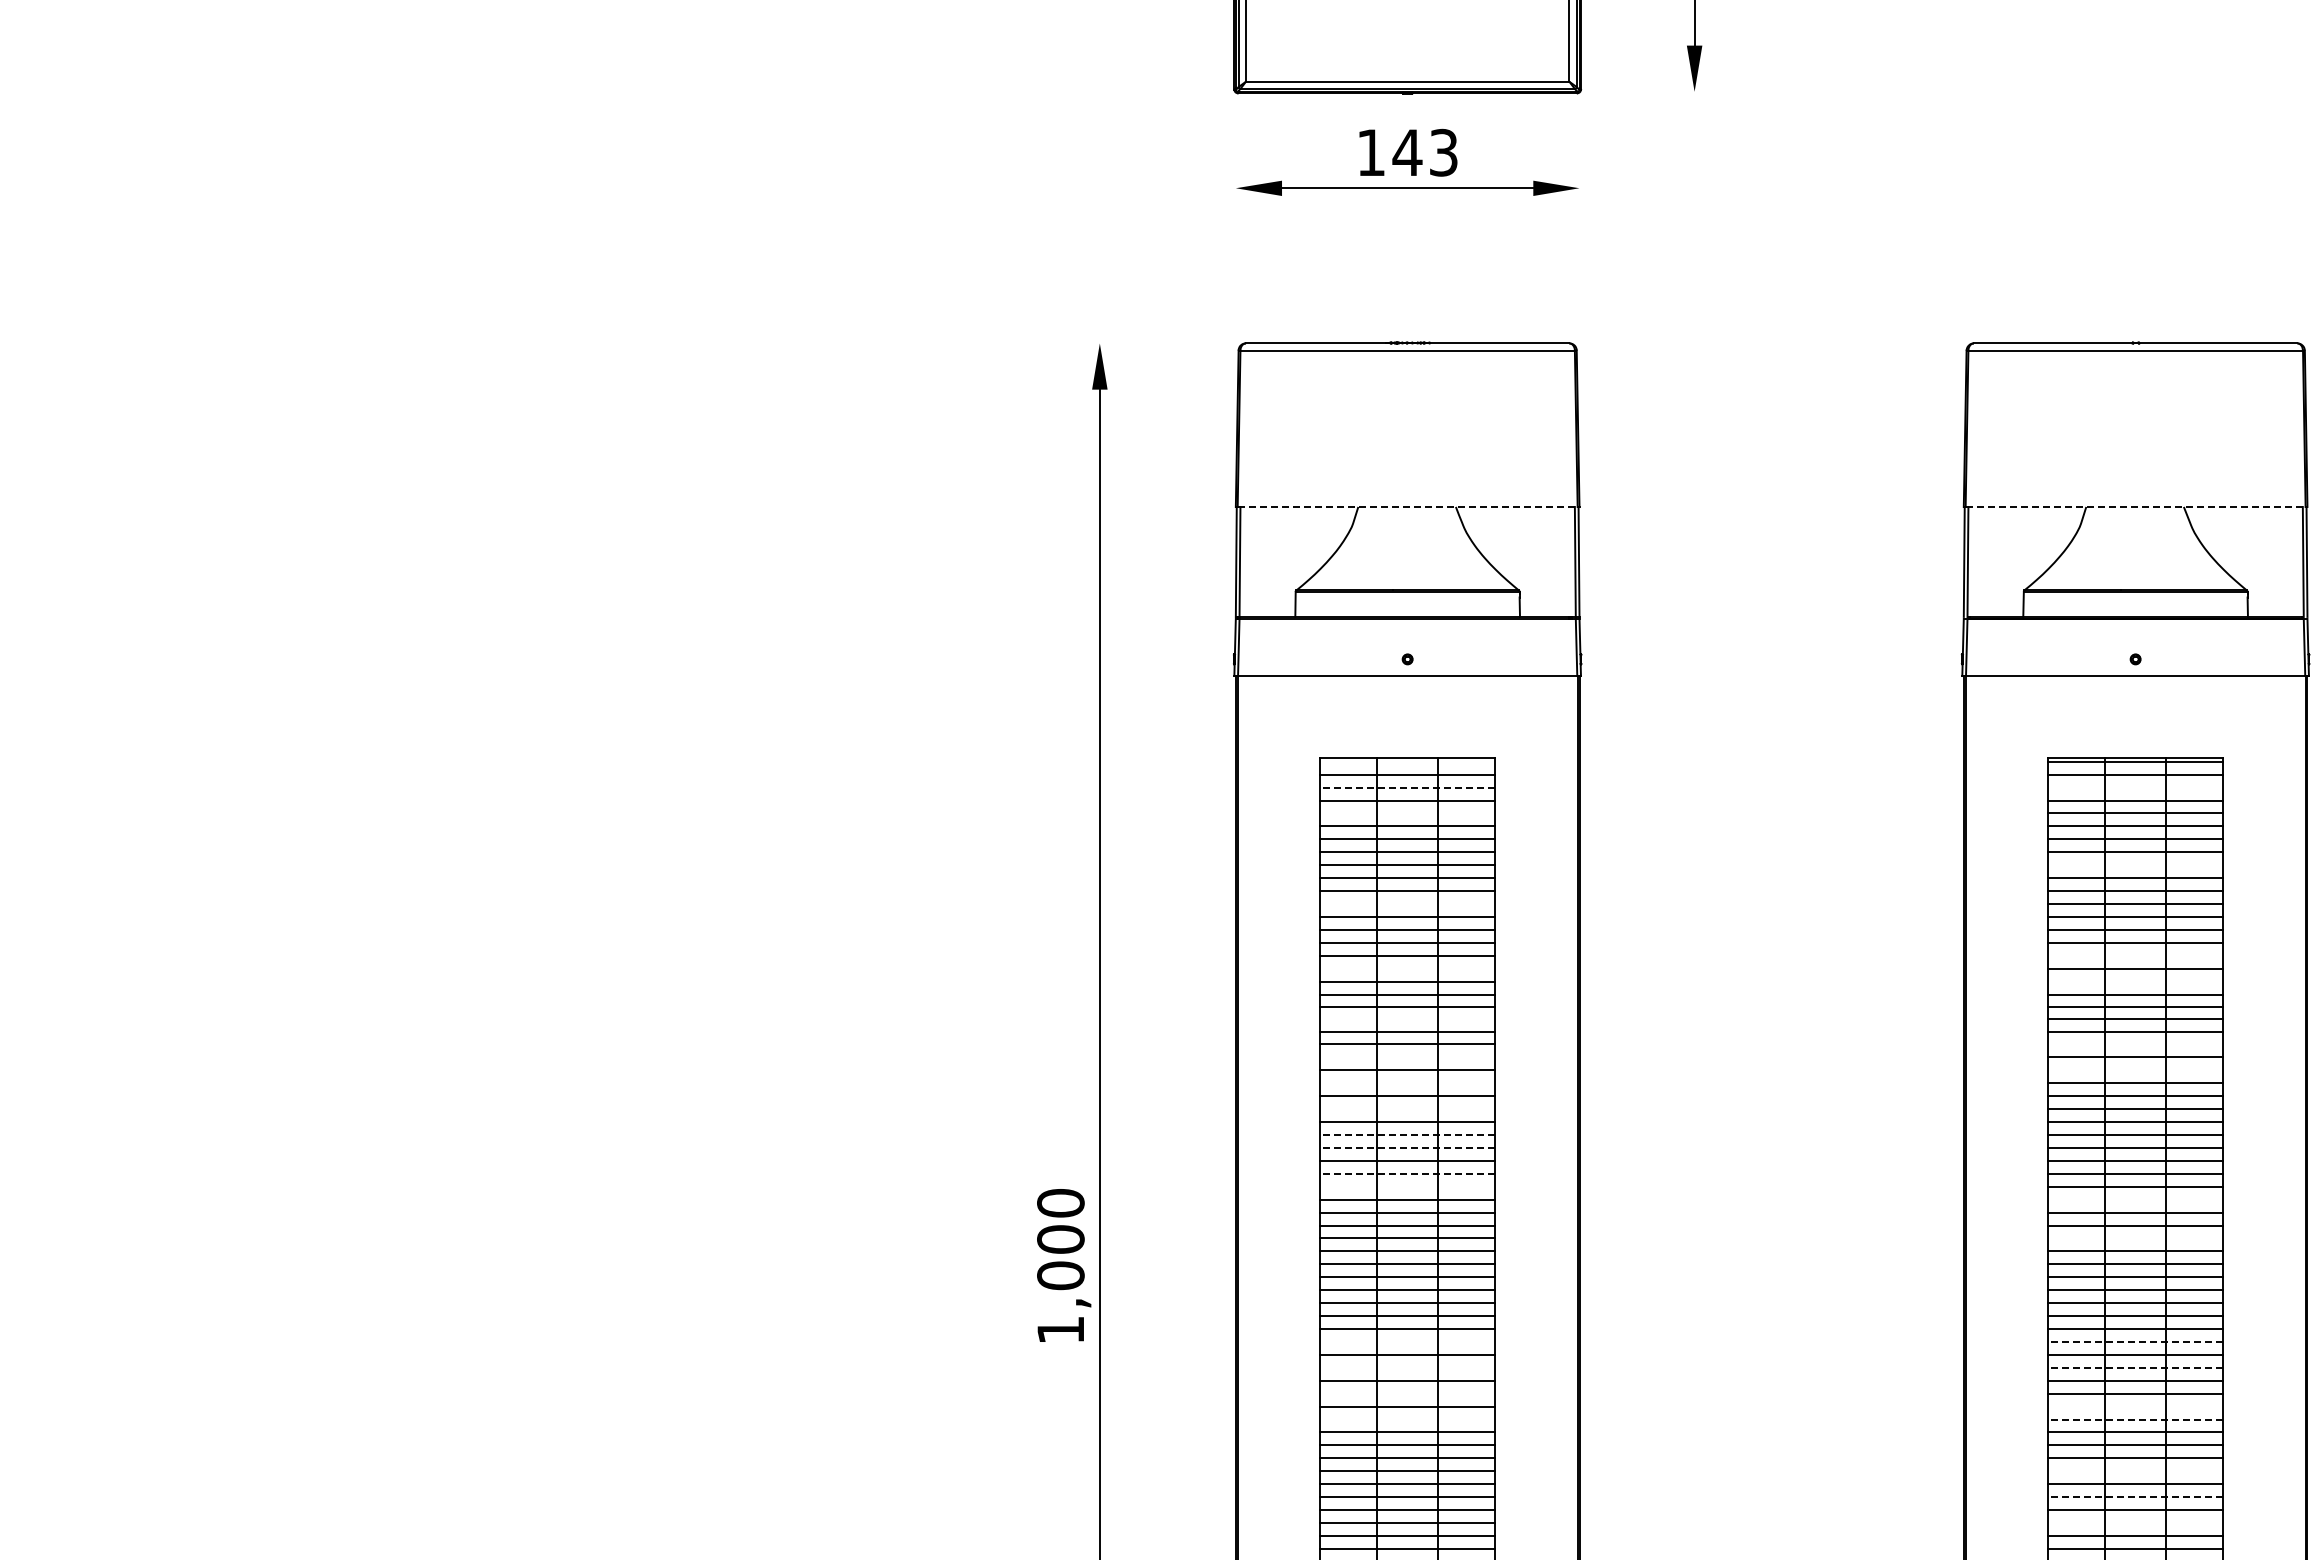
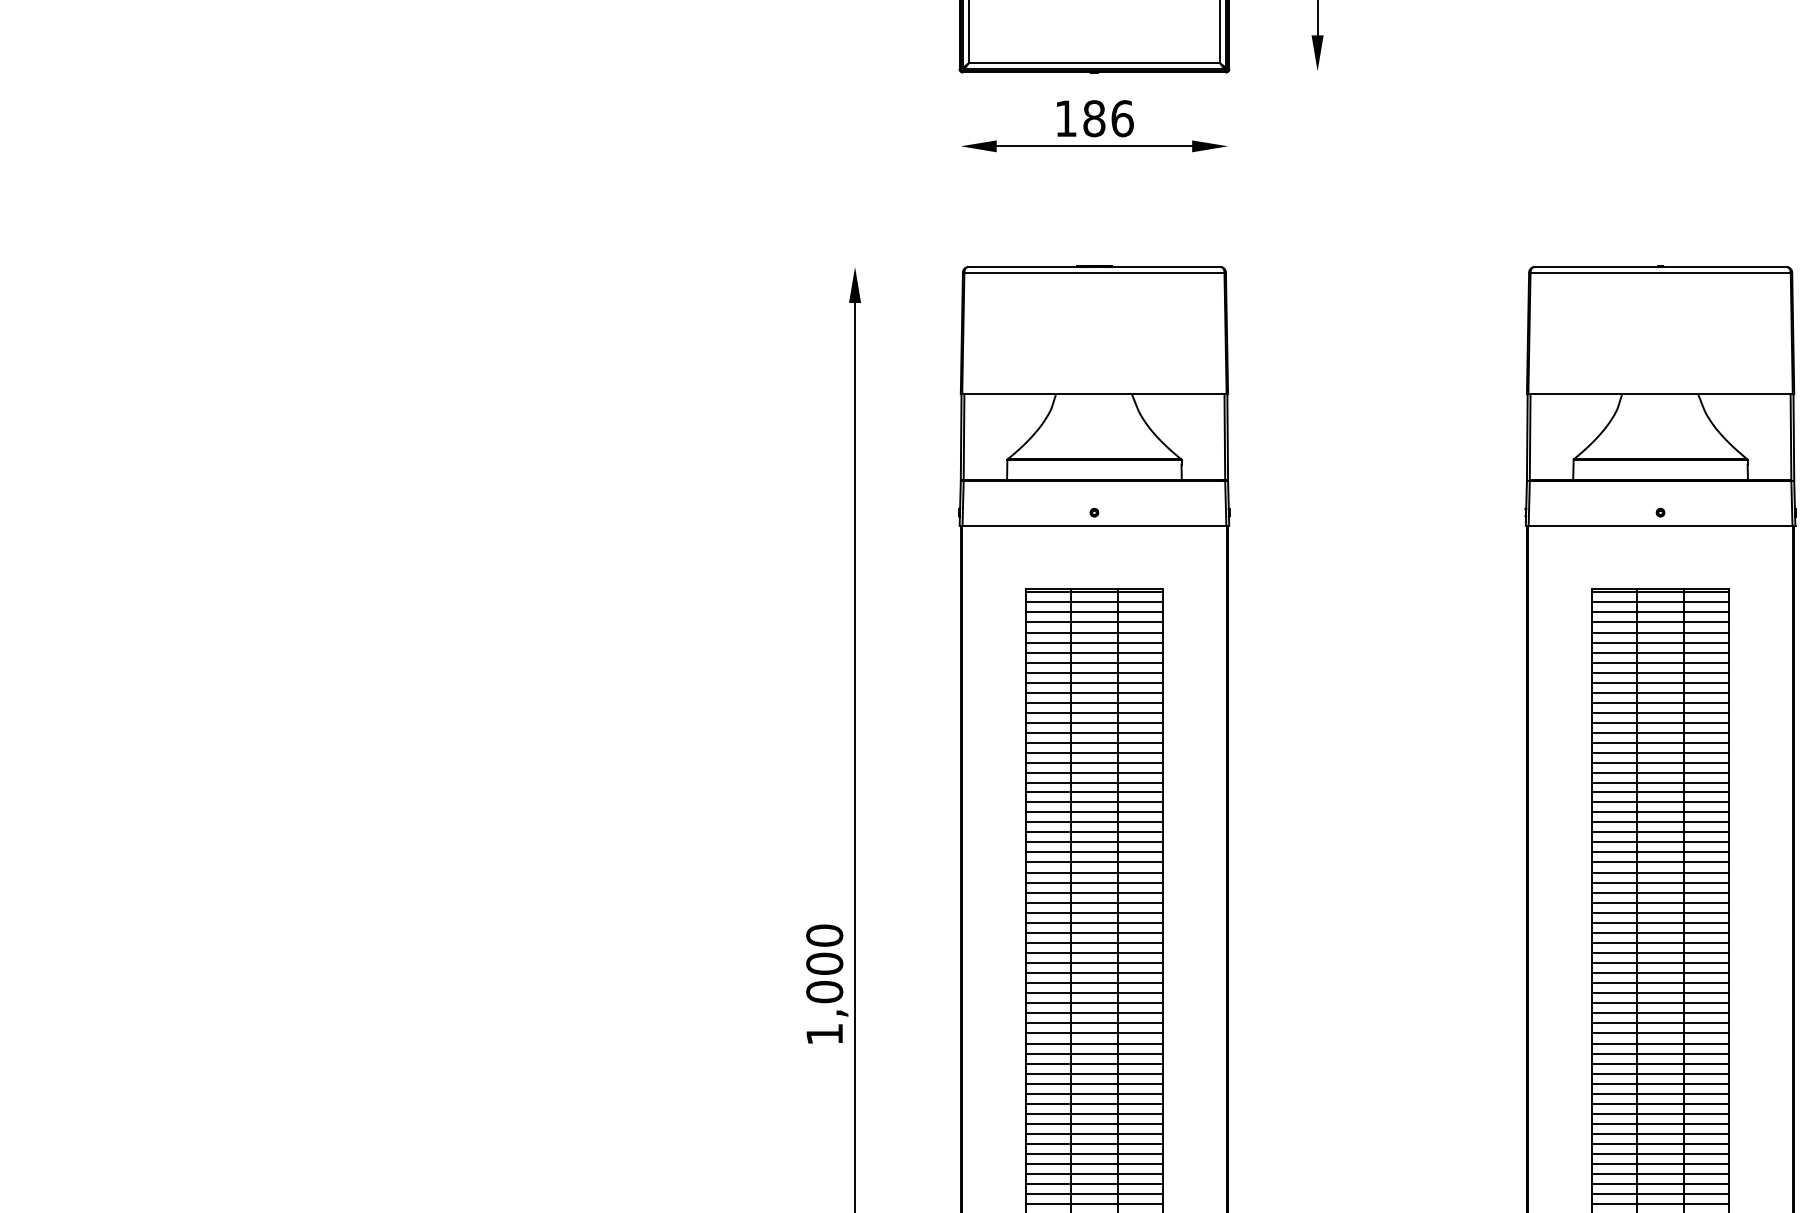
text: (1425, 152) -> (1108, 118), 143 -> 186
line: (1407, 506) -> (1094, 393), dashed -> solid
line: (2135, 506) -> (1660, 393), dashed -> solid
line: (1407, 761) -> (1094, 592), added
line: (1407, 787) -> (1094, 612), dashed -> solid
line: (2135, 787) -> (1660, 612), added
line: (1407, 813) -> (1094, 632), added
line: (2135, 865) -> (1660, 672), added
line: (1407, 904) -> (1094, 703), added
line: (2135, 955) -> (1660, 742), added
line: (1407, 968) -> (1094, 753), added
line: (2135, 981) -> (1660, 763), added
line: (1407, 1018) -> (1094, 791), added
line: (2135, 1044) -> (1660, 812), added
line: (1407, 1057) -> (1094, 822), added
line: (2135, 1070) -> (1660, 832), added
line: (1407, 1083) -> (1094, 842), added
line: (1407, 1109) -> (1094, 862), added
line: (1407, 1134) -> (1094, 882), dashed -> solid
line: (1407, 1147) -> (1094, 892), dashed -> solid
line: (1407, 1173) -> (1094, 912), dashed -> solid
line: (1407, 1186) -> (1094, 922), added
line: (2135, 1199) -> (1660, 932), added
line: (2135, 1238) -> (1660, 963), added
line: (1407, 1341) -> (1094, 1043), added
line: (2135, 1341) -> (1660, 1043), dashed -> solid
line: (1407, 1367) -> (1094, 1063), added
line: (2135, 1367) -> (1660, 1063), dashed -> solid
line: (1407, 1393) -> (1094, 1083), added
line: (2135, 1406) -> (1660, 1093), added
line: (1407, 1419) -> (1094, 1103), added
line: (2135, 1419) -> (1660, 1103), dashed -> solid
line: (2135, 1471) -> (1660, 1144), added
line: (2135, 1497) -> (1660, 1164), dashed -> solid
line: (2135, 1522) -> (1660, 1183), added

